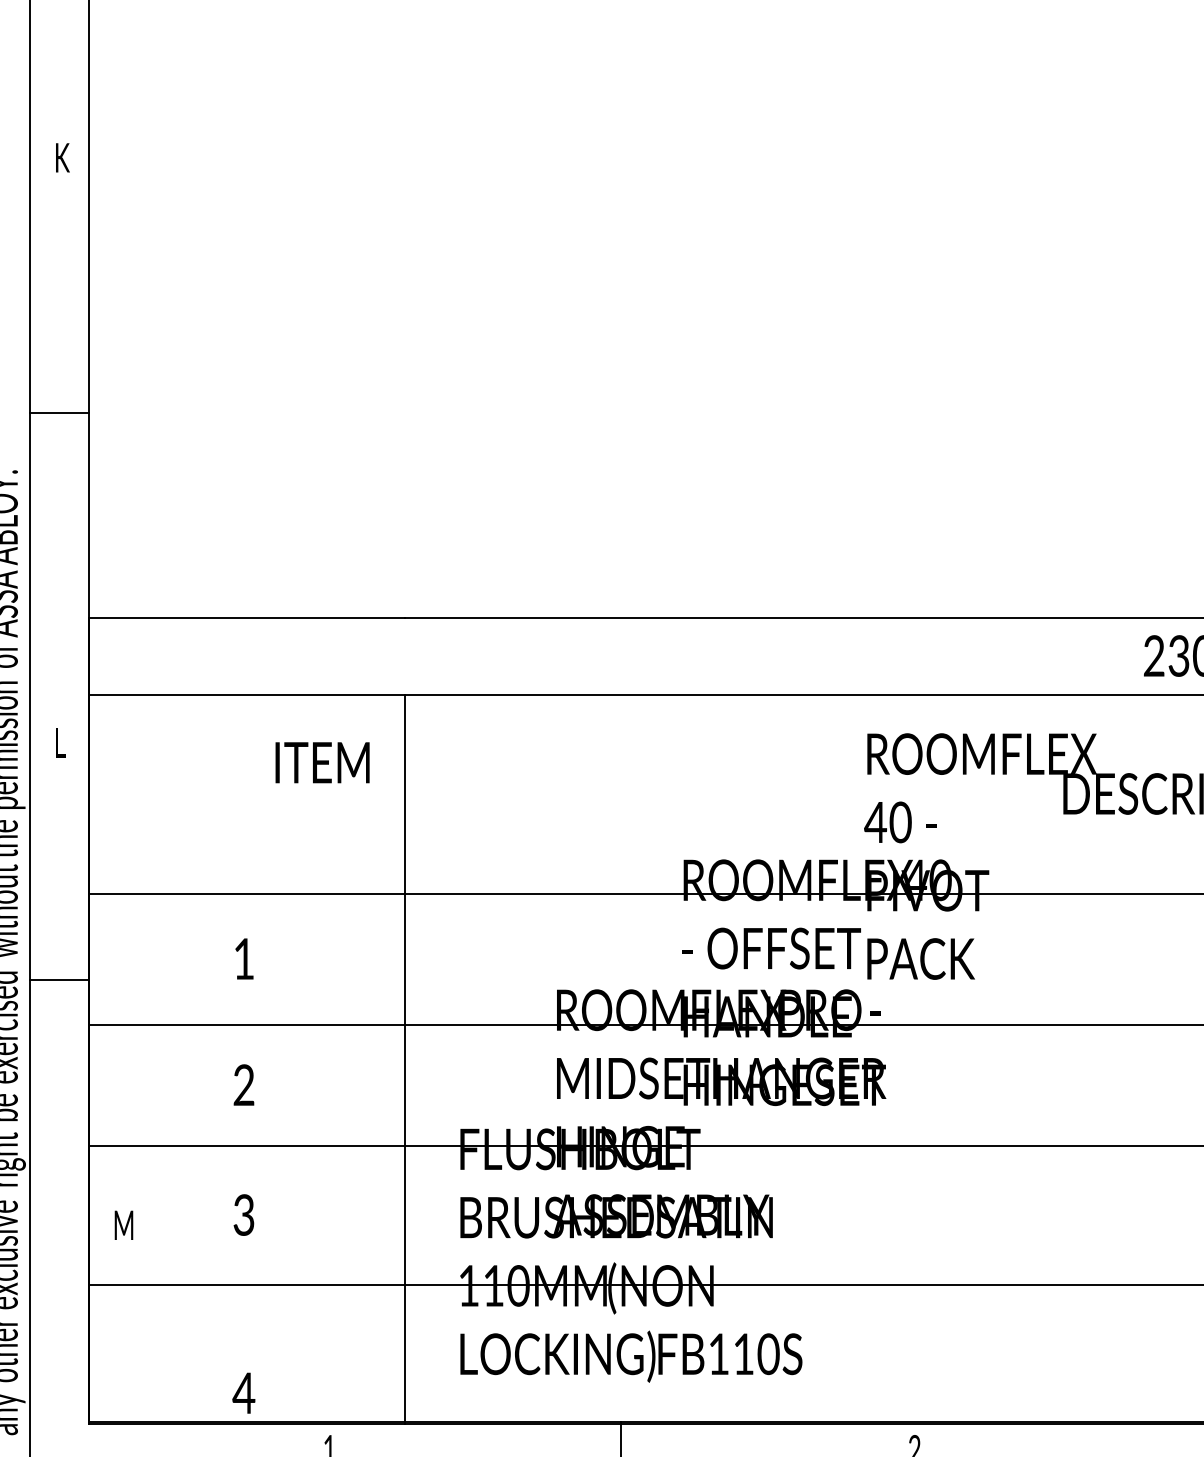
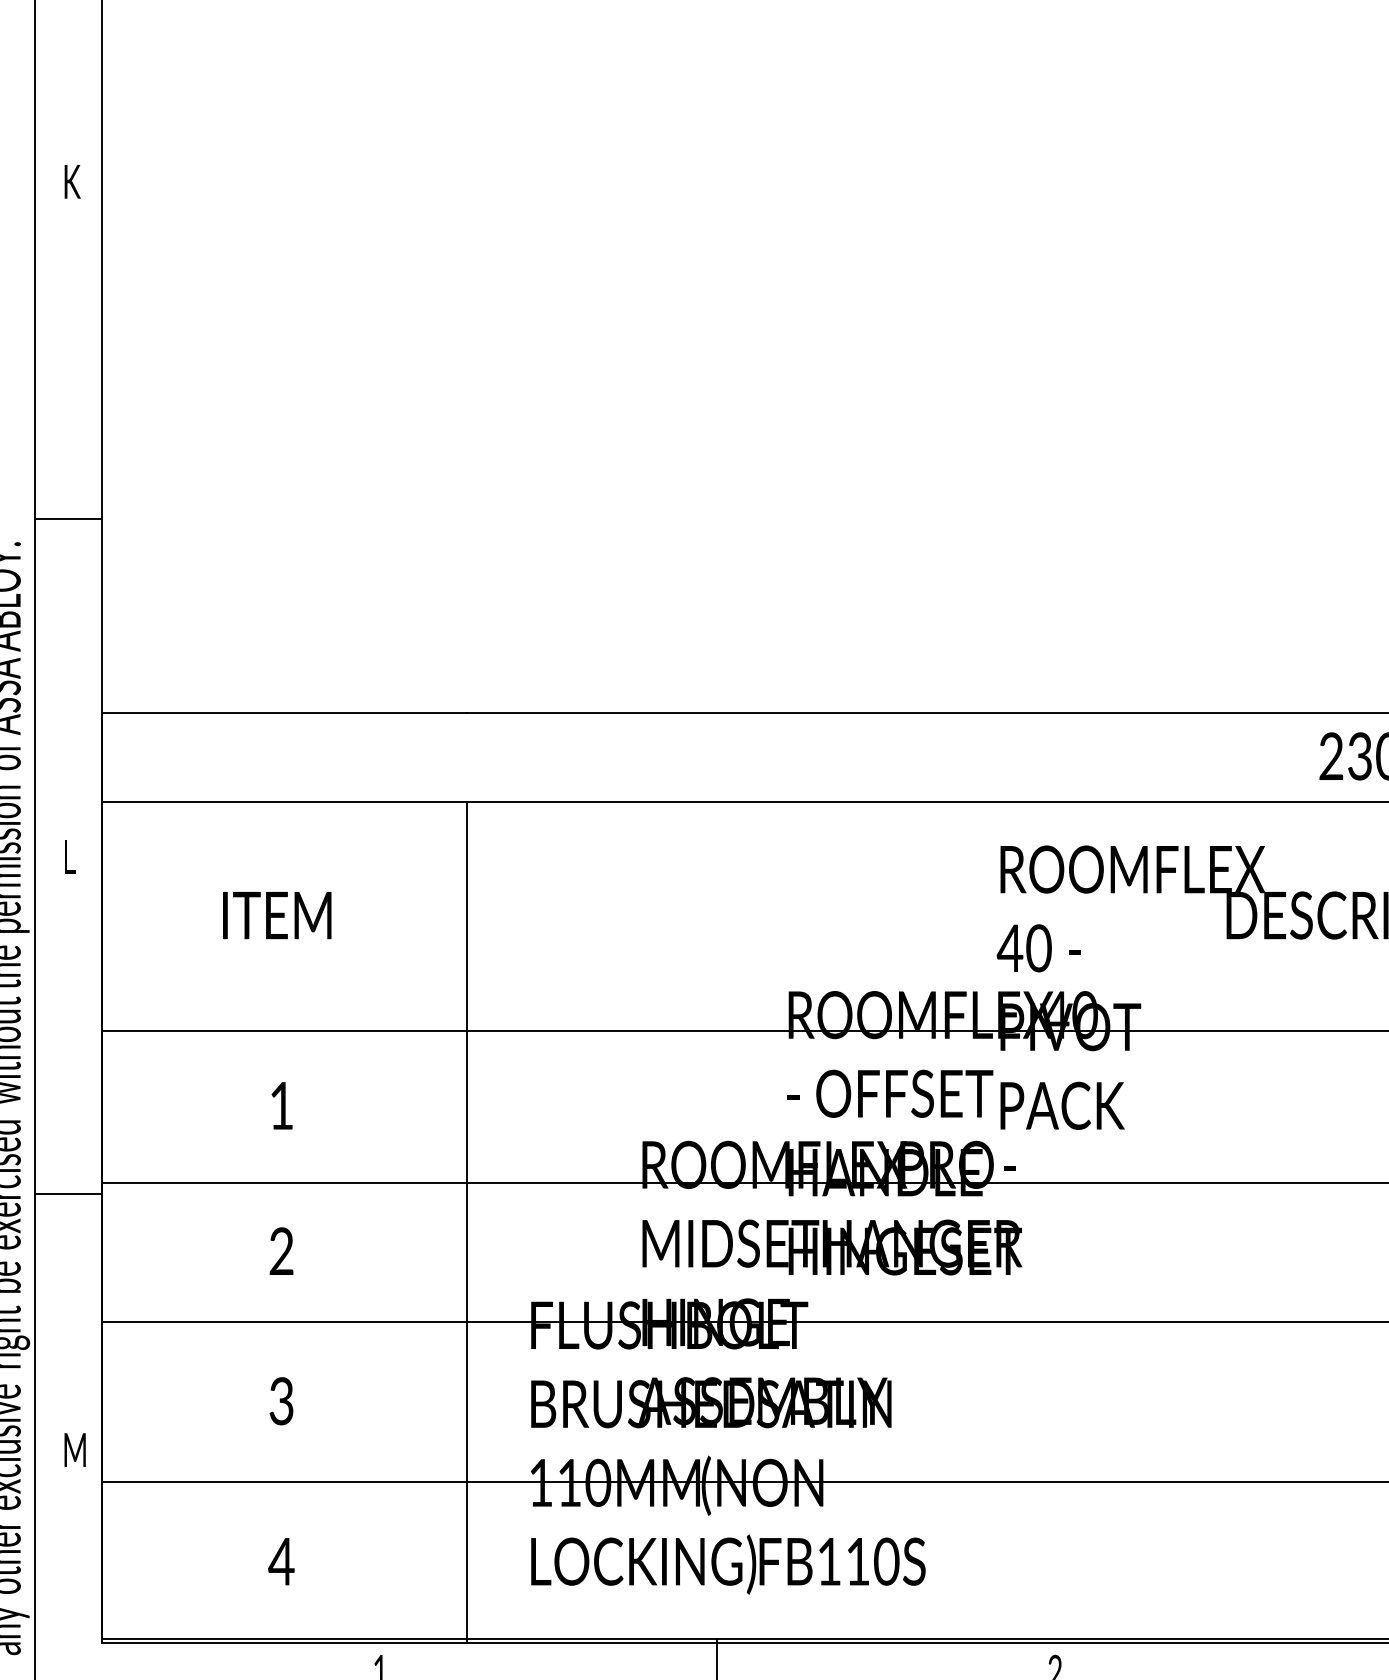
line: (59, 412) -> (68, 518), moved
text: (322, 762) -> (277, 915), moved
line: (59, 979) -> (68, 1193), moved
text: (123, 1224) -> (74, 1449), moved
text: (243, 1393) -> (281, 1561), moved

